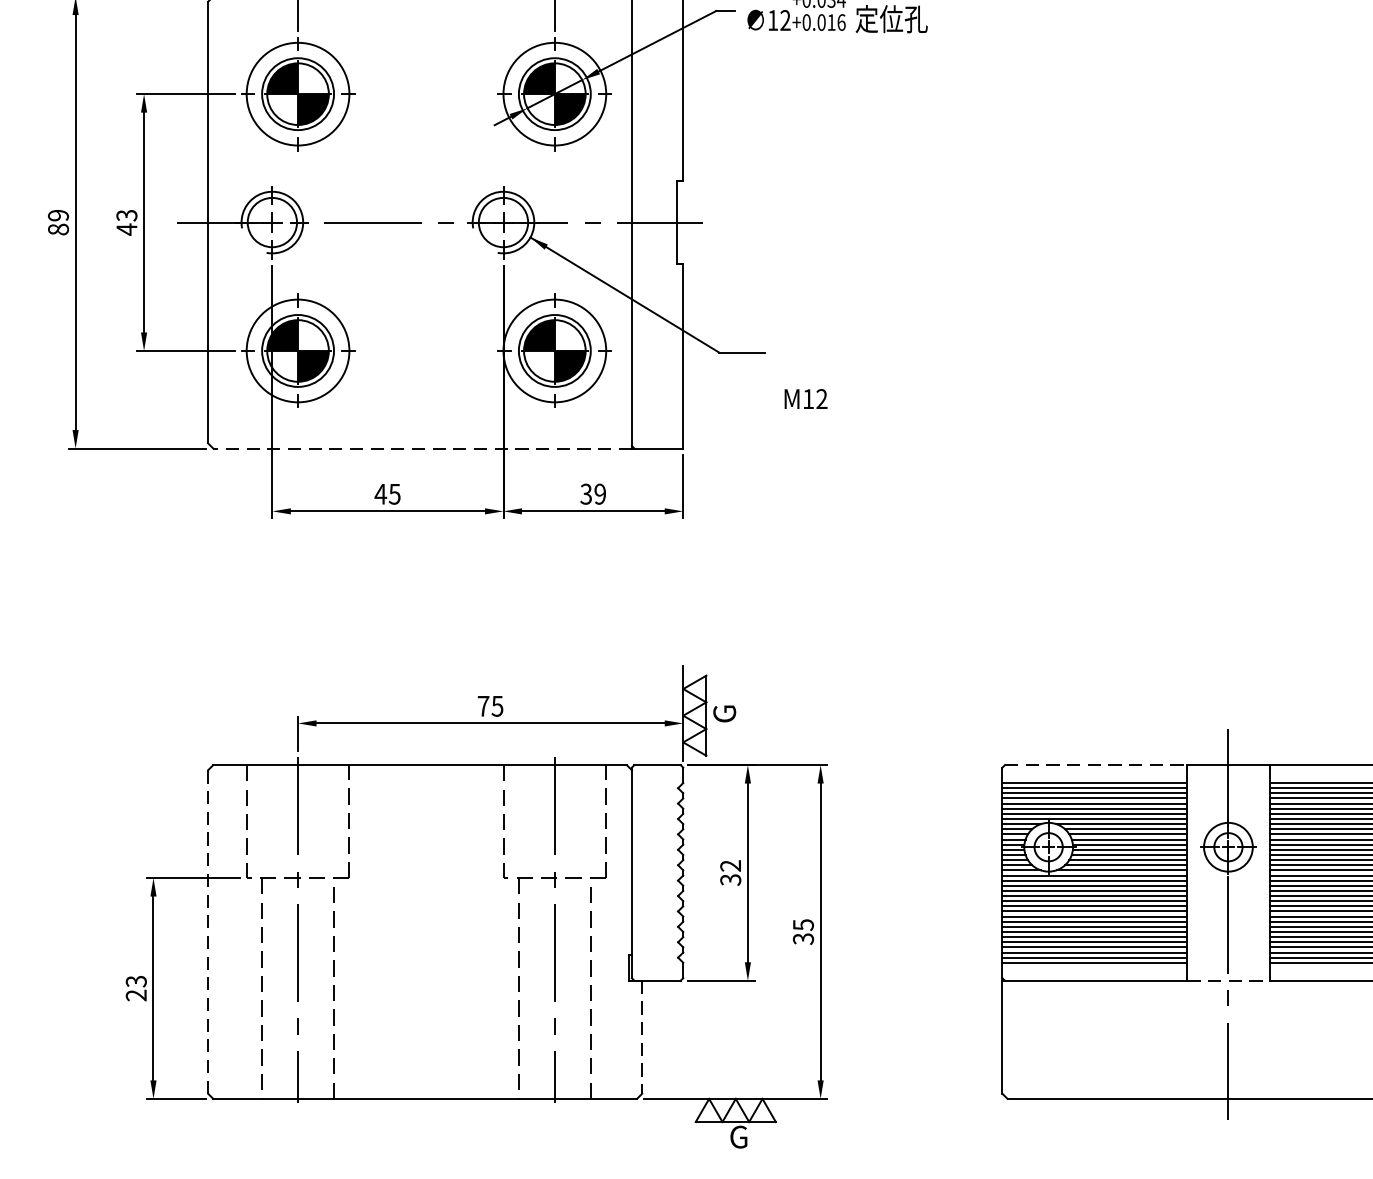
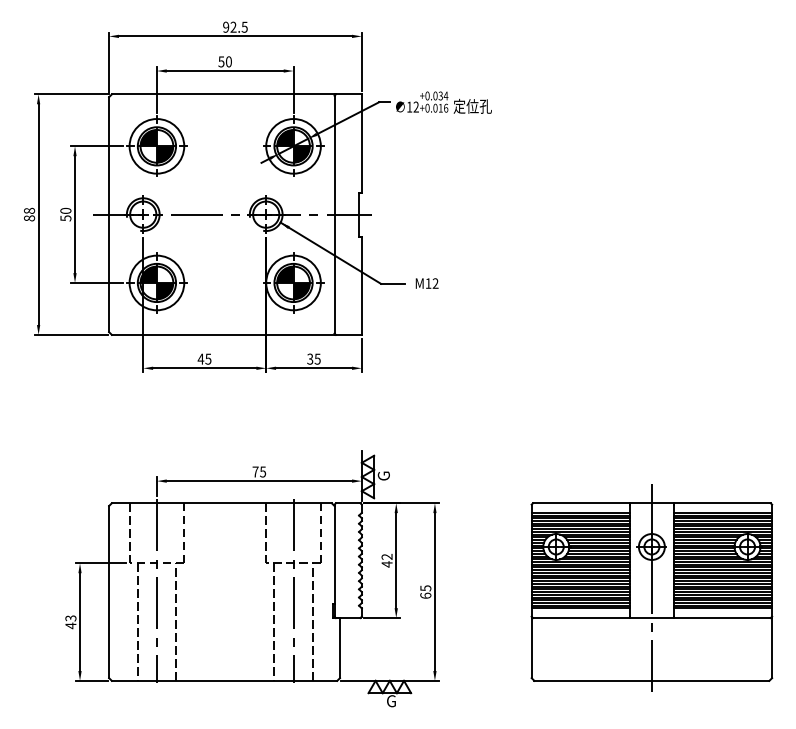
text: (58, 214) -> (29, 210), 89 -> 88
text: (126, 222) -> (65, 214), 43 -> 50
text: (804, 398) -> (426, 283), moved
line: (421, 447) -> (222, 334), dashed -> solid
text: (599, 492) -> (317, 358), 39 -> 35
line: (1097, 765) -> (582, 503), dashed -> solid
text: (729, 880) -> (386, 564), 32 -> 42
line: (208, 930) -> (109, 591), dashed -> solid
text: (802, 938) -> (425, 595), 35 -> 65
line: (1227, 981) -> (651, 618), dashed -> solid
text: (135, 994) -> (70, 625), 23 -> 43
line: (643, 1038) -> (340, 648), dashed -> solid

